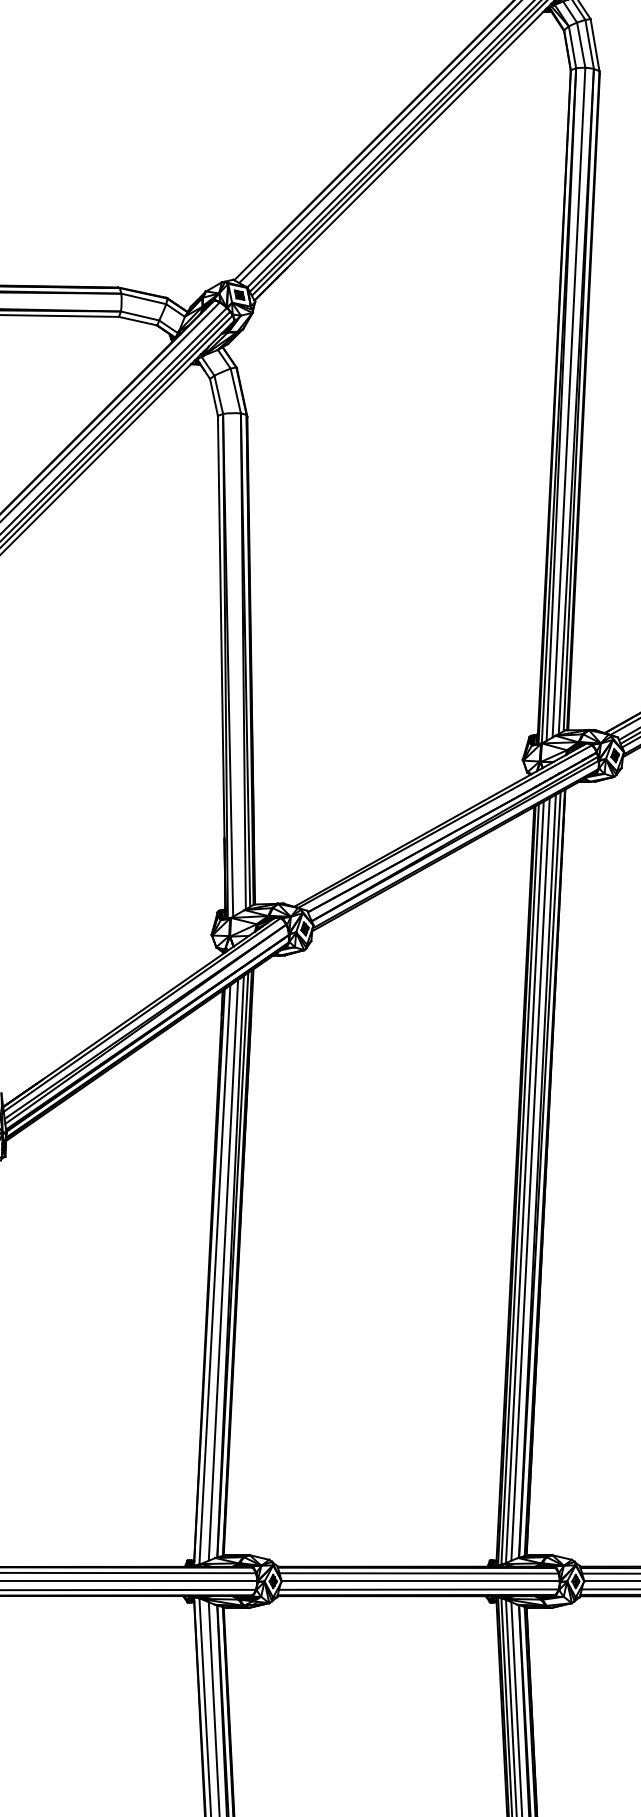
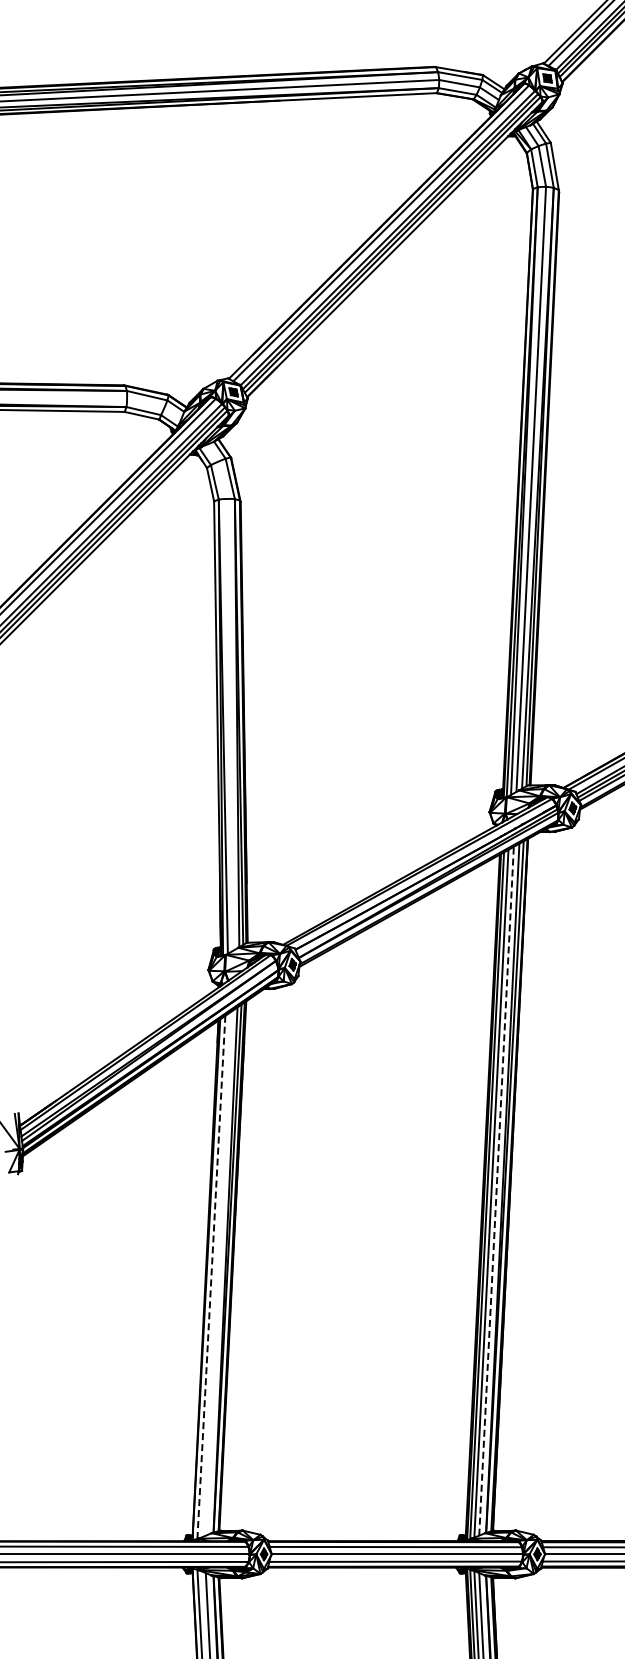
line: (530, 1179) -> (496, 1191), solid -> dashed
line: (222, 1270) -> (218, 1273), removed
line: (215, 1275) -> (211, 1277), solid -> dashed

